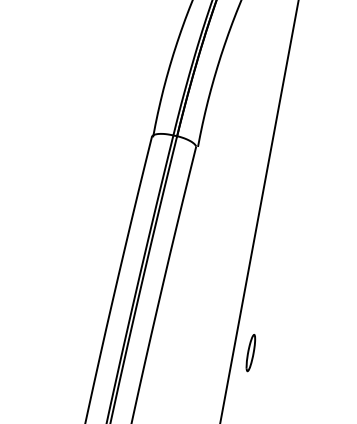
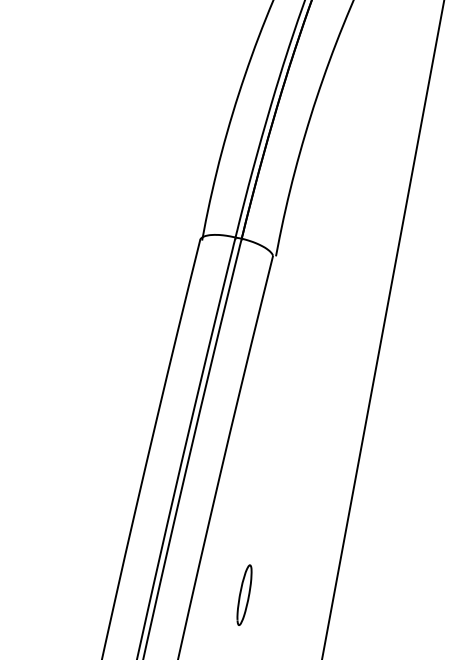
part: (250, 353) -> (243, 595), moved

